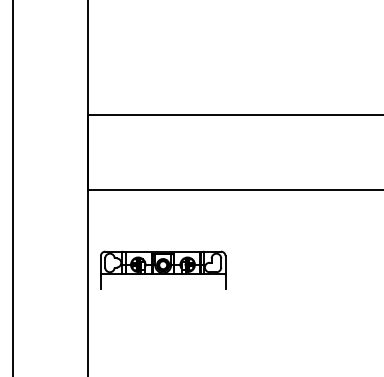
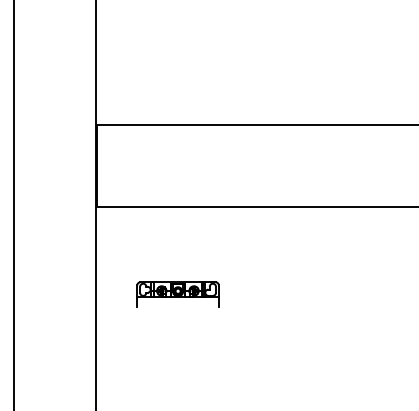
part: (162, 270) -> (177, 294), size x0.6

